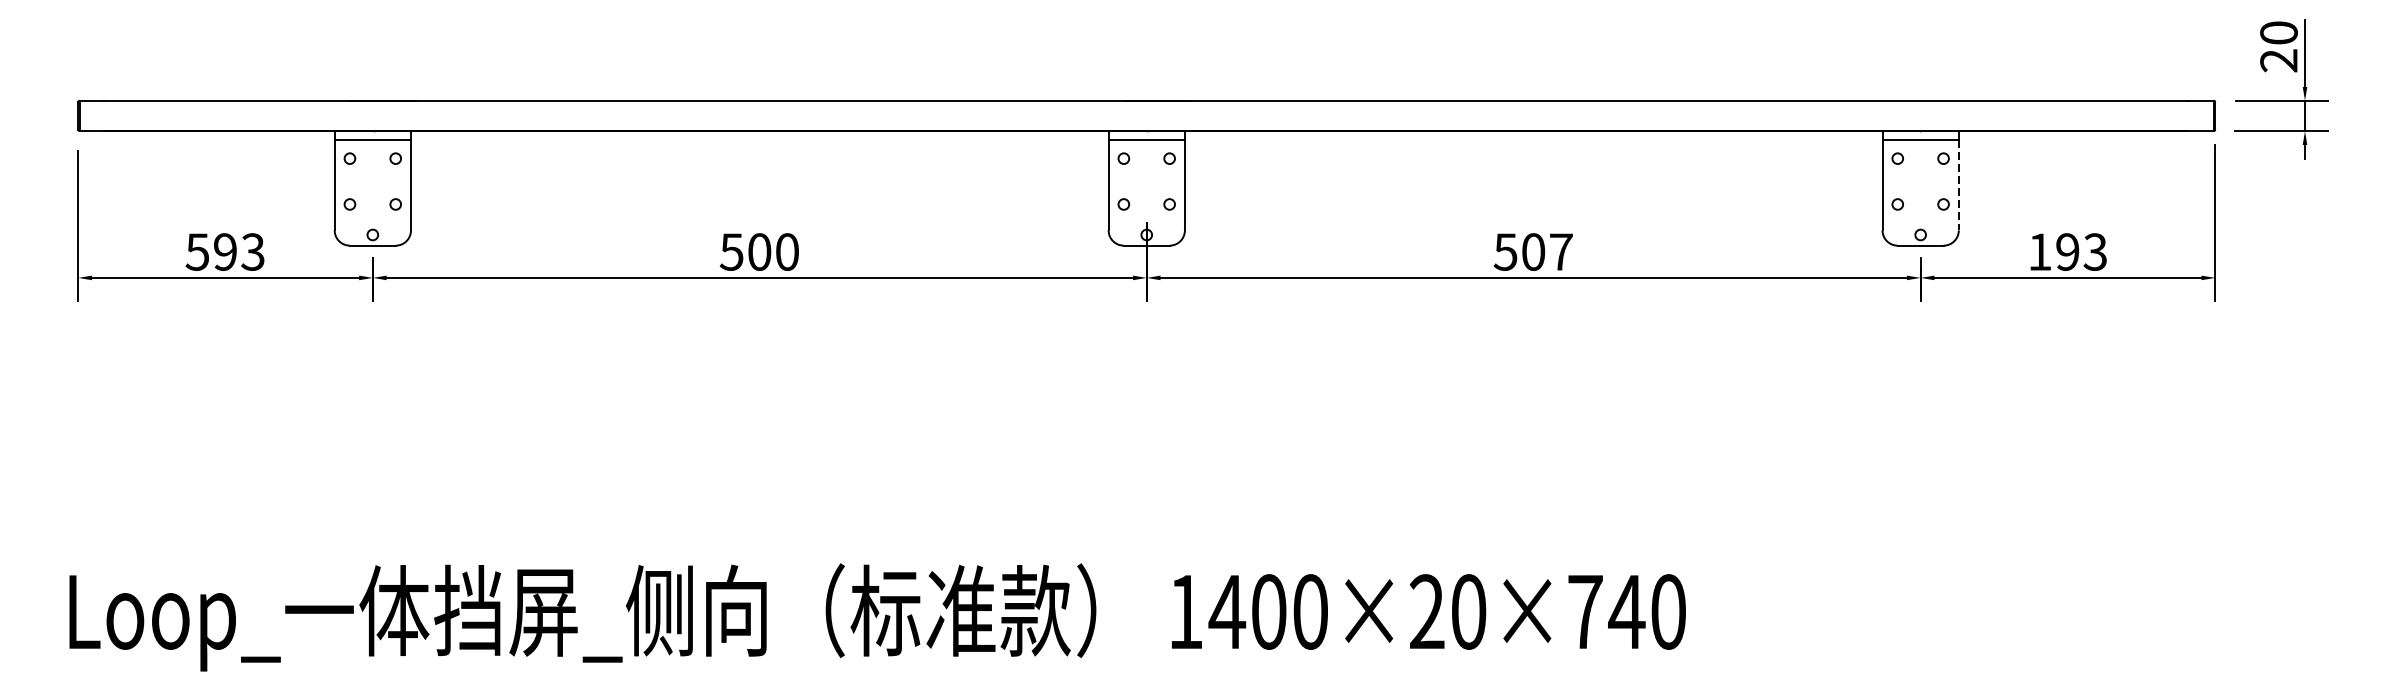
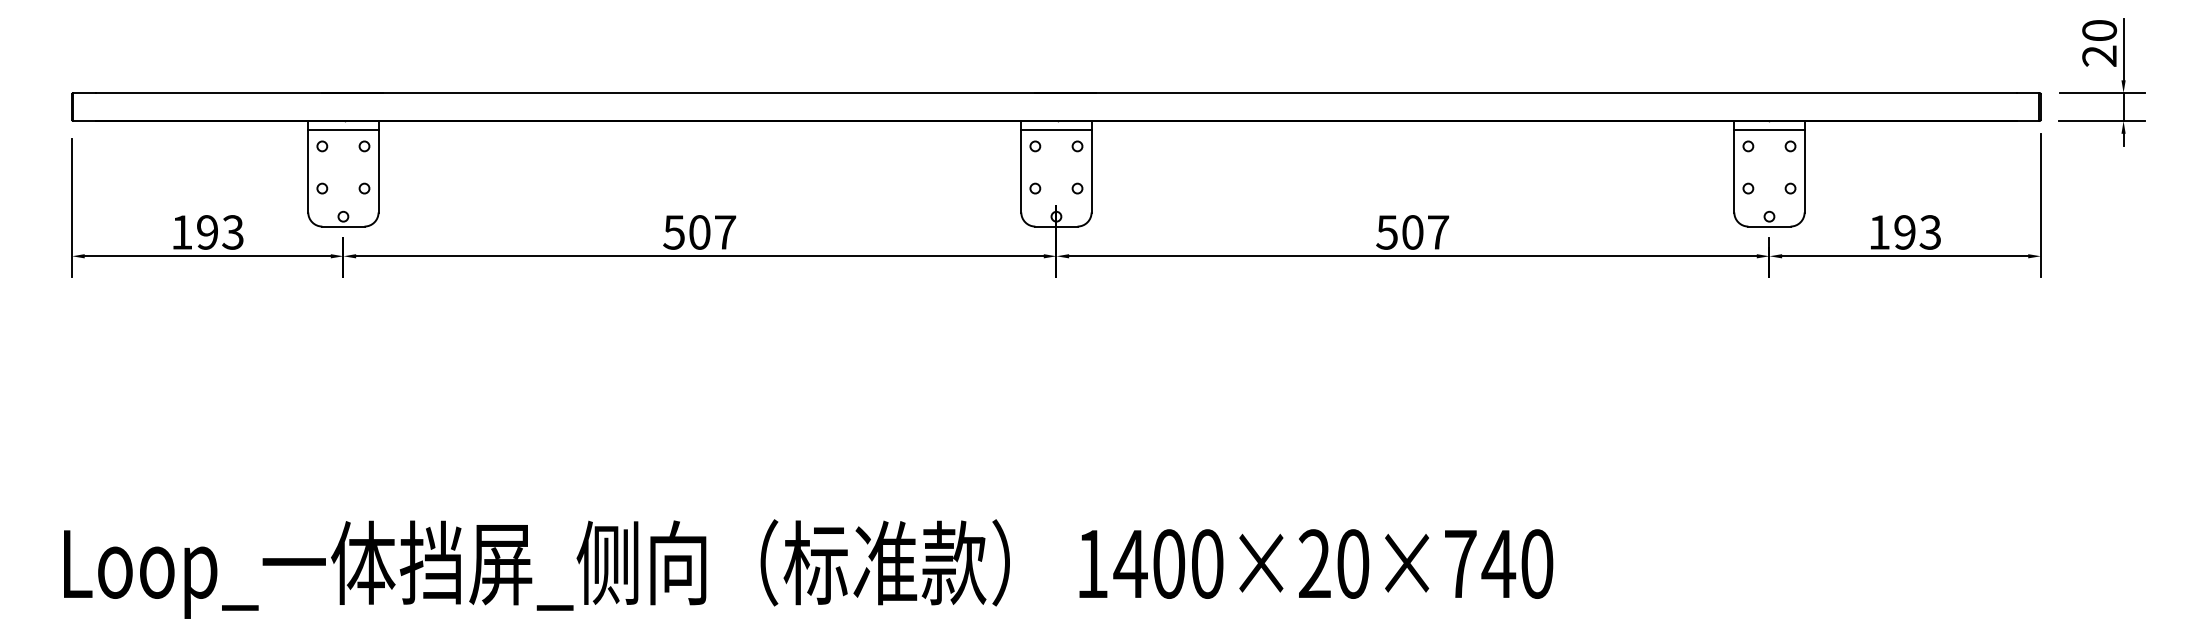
line: (1958, 185) -> (1804, 171), dashed -> solid
text: (197, 252) -> (181, 232), 593 -> 193
text: (787, 252) -> (725, 232), 500 -> 507

